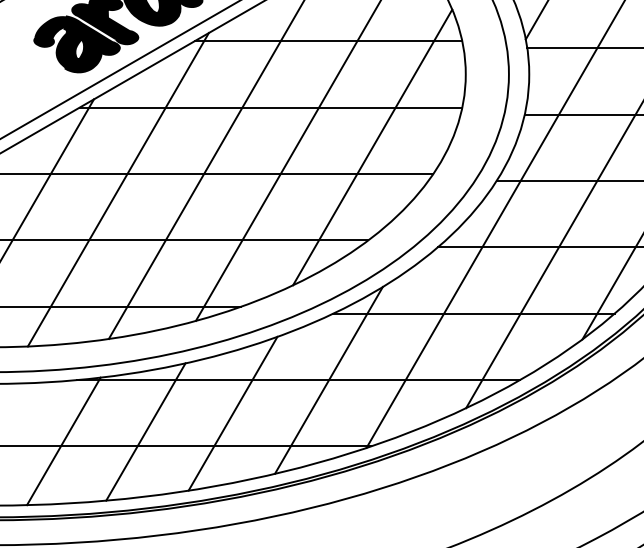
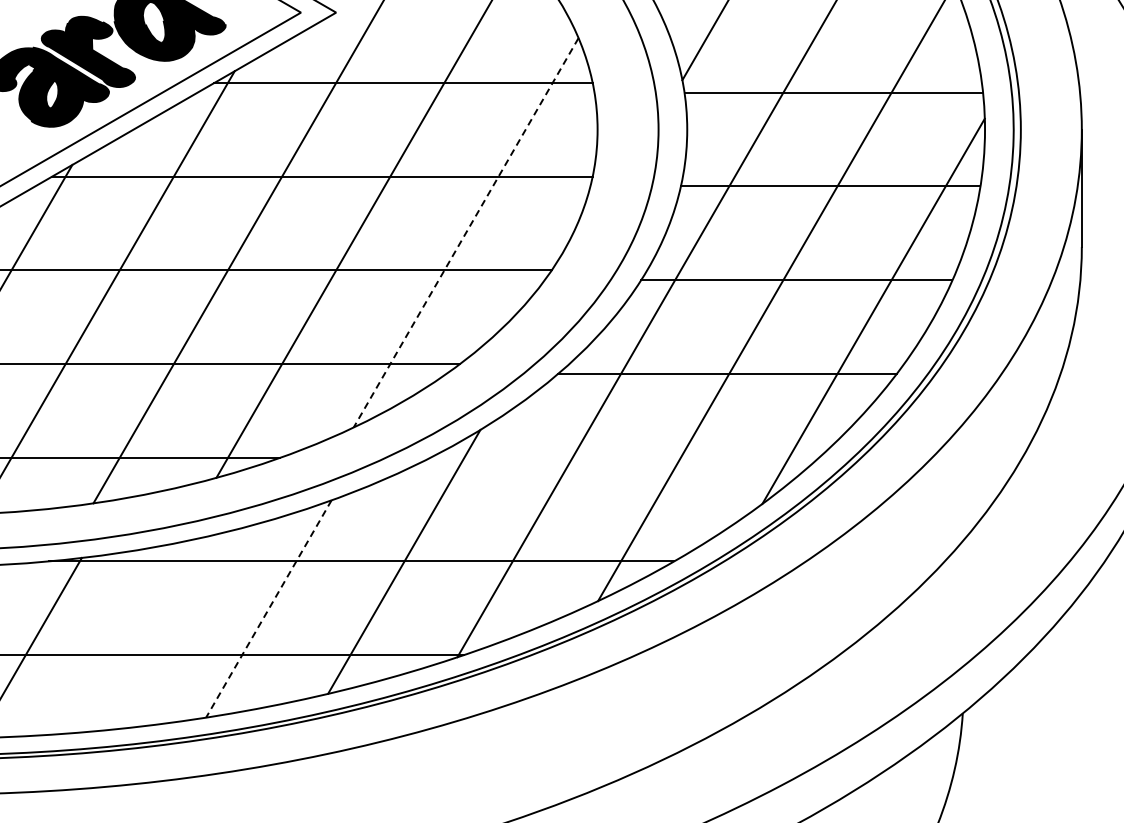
line: (372, 147) -> (466, 232), solid -> dashed
line: (473, 313) -> (608, 467), removed
line: (232, 414) -> (268, 609), solid -> dashed
line: (145, 431) -> (145, 634), removed

